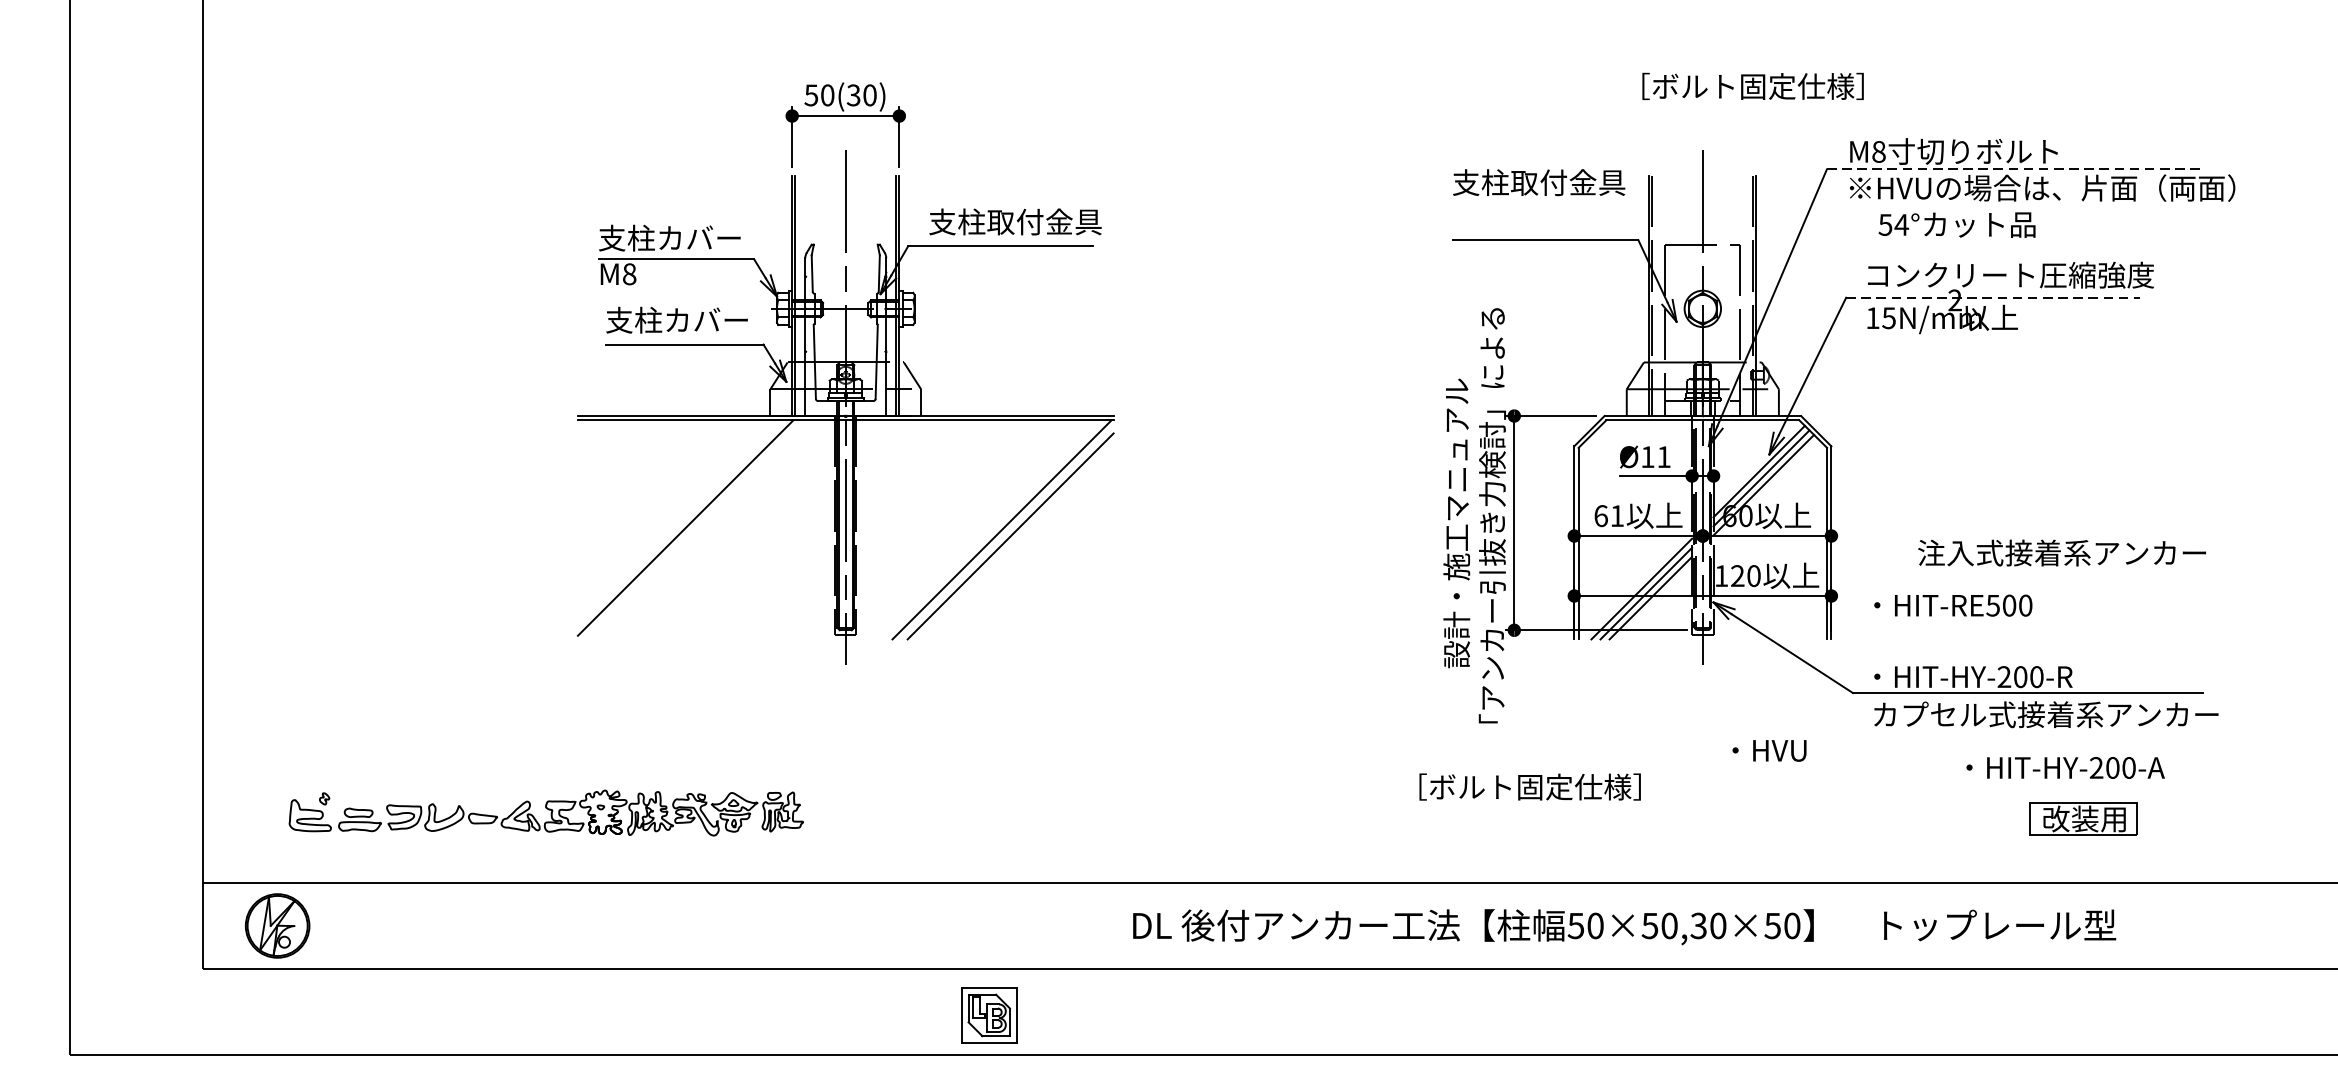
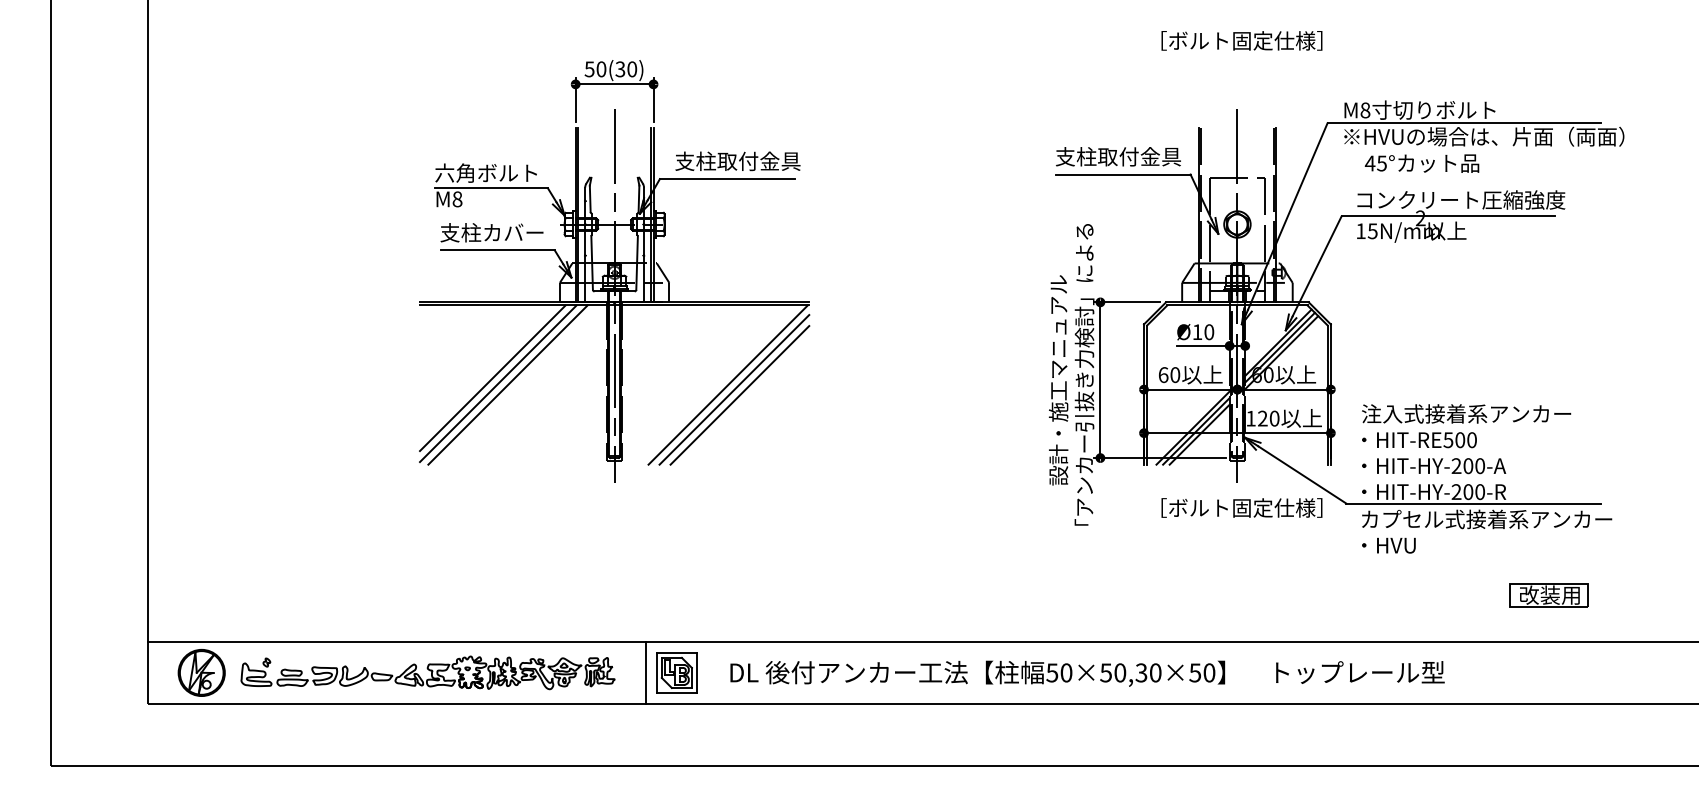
text: (1752, 85) -> (1241, 40), moved
line: (2015, 169) -> (1464, 123), dashed -> solid
text: (1539, 182) -> (1118, 156), moved
text: (1892, 224) -> (1375, 163), 54° -> 45°
text: (669, 237) -> (486, 172), 支柱カバー -> 六角ボルト
line: (1993, 297) -> (1448, 216), dashed -> solid
text: (1664, 457) -> (1209, 332), Ø11 -> Ø10
text: (1617, 516) -> (1175, 375), 61 -> 60
line: (677, 520) -> (492, 378), added
line: (698, 529) -> (507, 384), added
line: (1017, 544) -> (739, 395), added
text: (2062, 552) -> (1466, 413), moved
text: (1768, 750) -> (1388, 545), moved
text: (2066, 768) -> (1434, 466), moved
text: (1529, 786) -> (1241, 507), moved
part: (545, 812) -> (427, 672), moved
part: (2082, 819) -> (1548, 595), moved
line: (888, 925) -> (645, 672), added
text: (1624, 926) -> (1087, 673), moved
part: (988, 1014) -> (676, 672), moved

